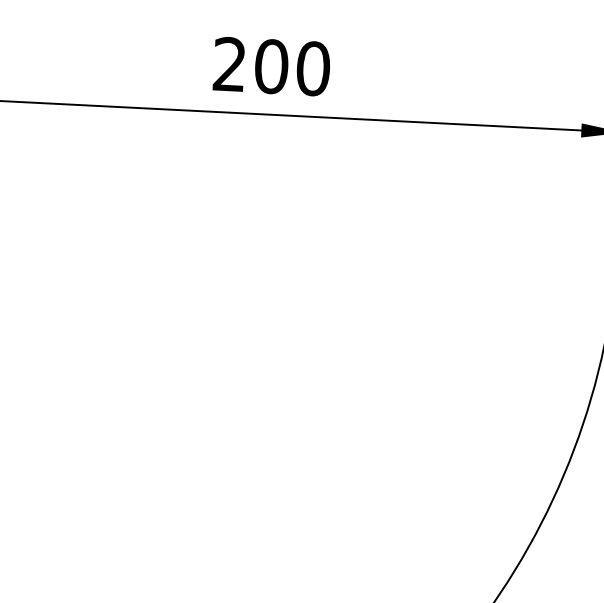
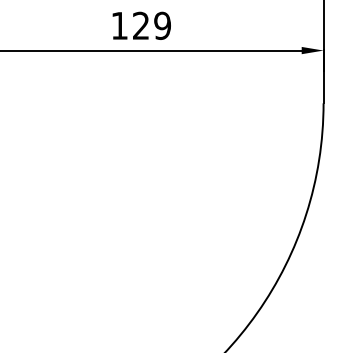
text: (272, 65) -> (141, 25), 200 -> 129

